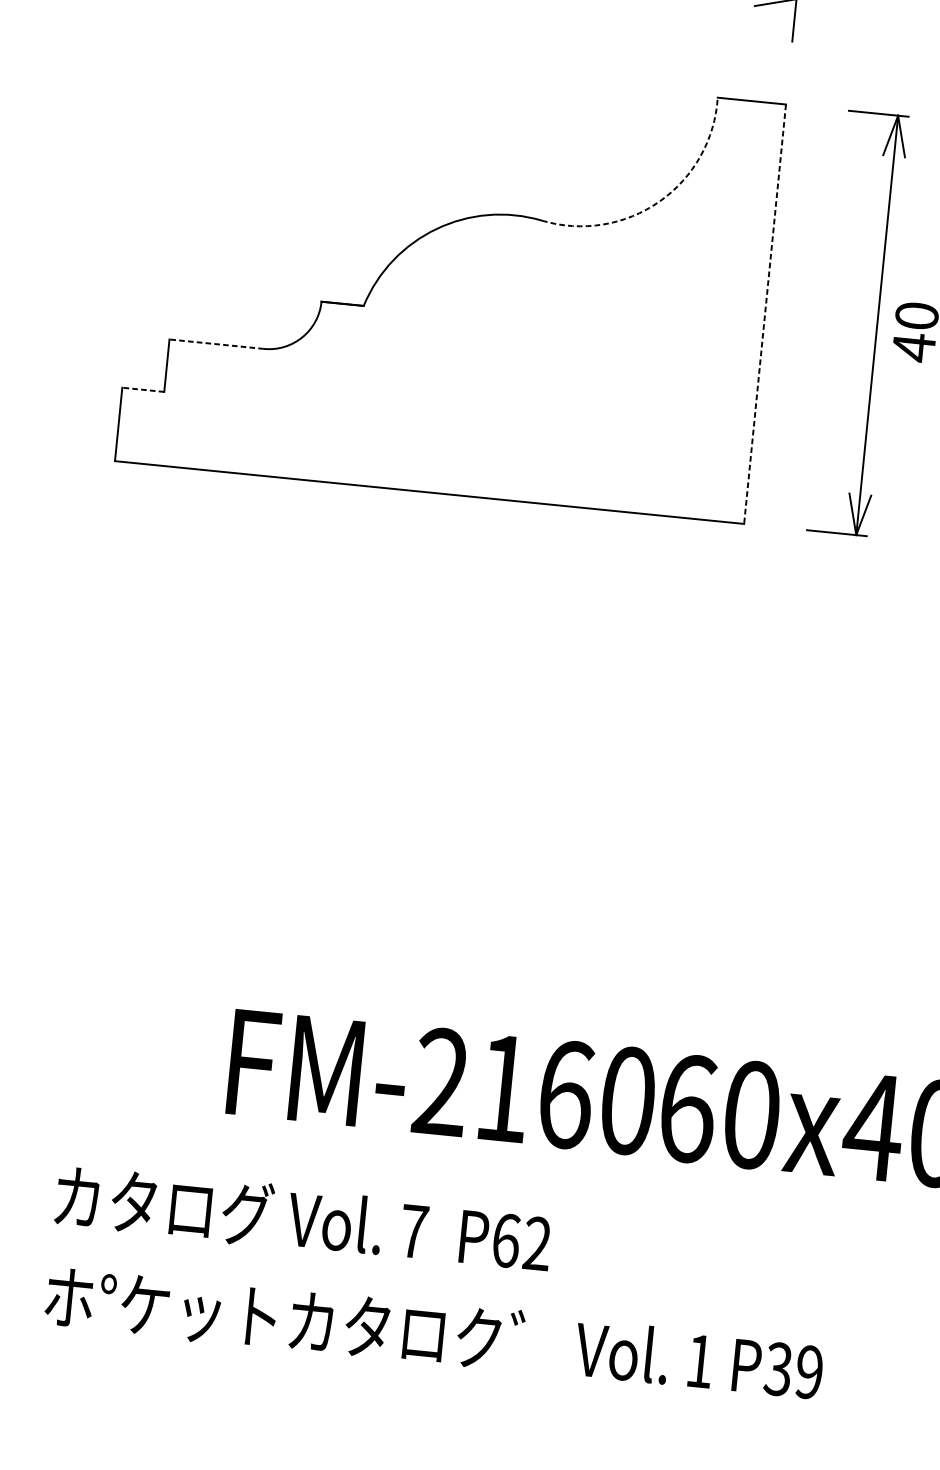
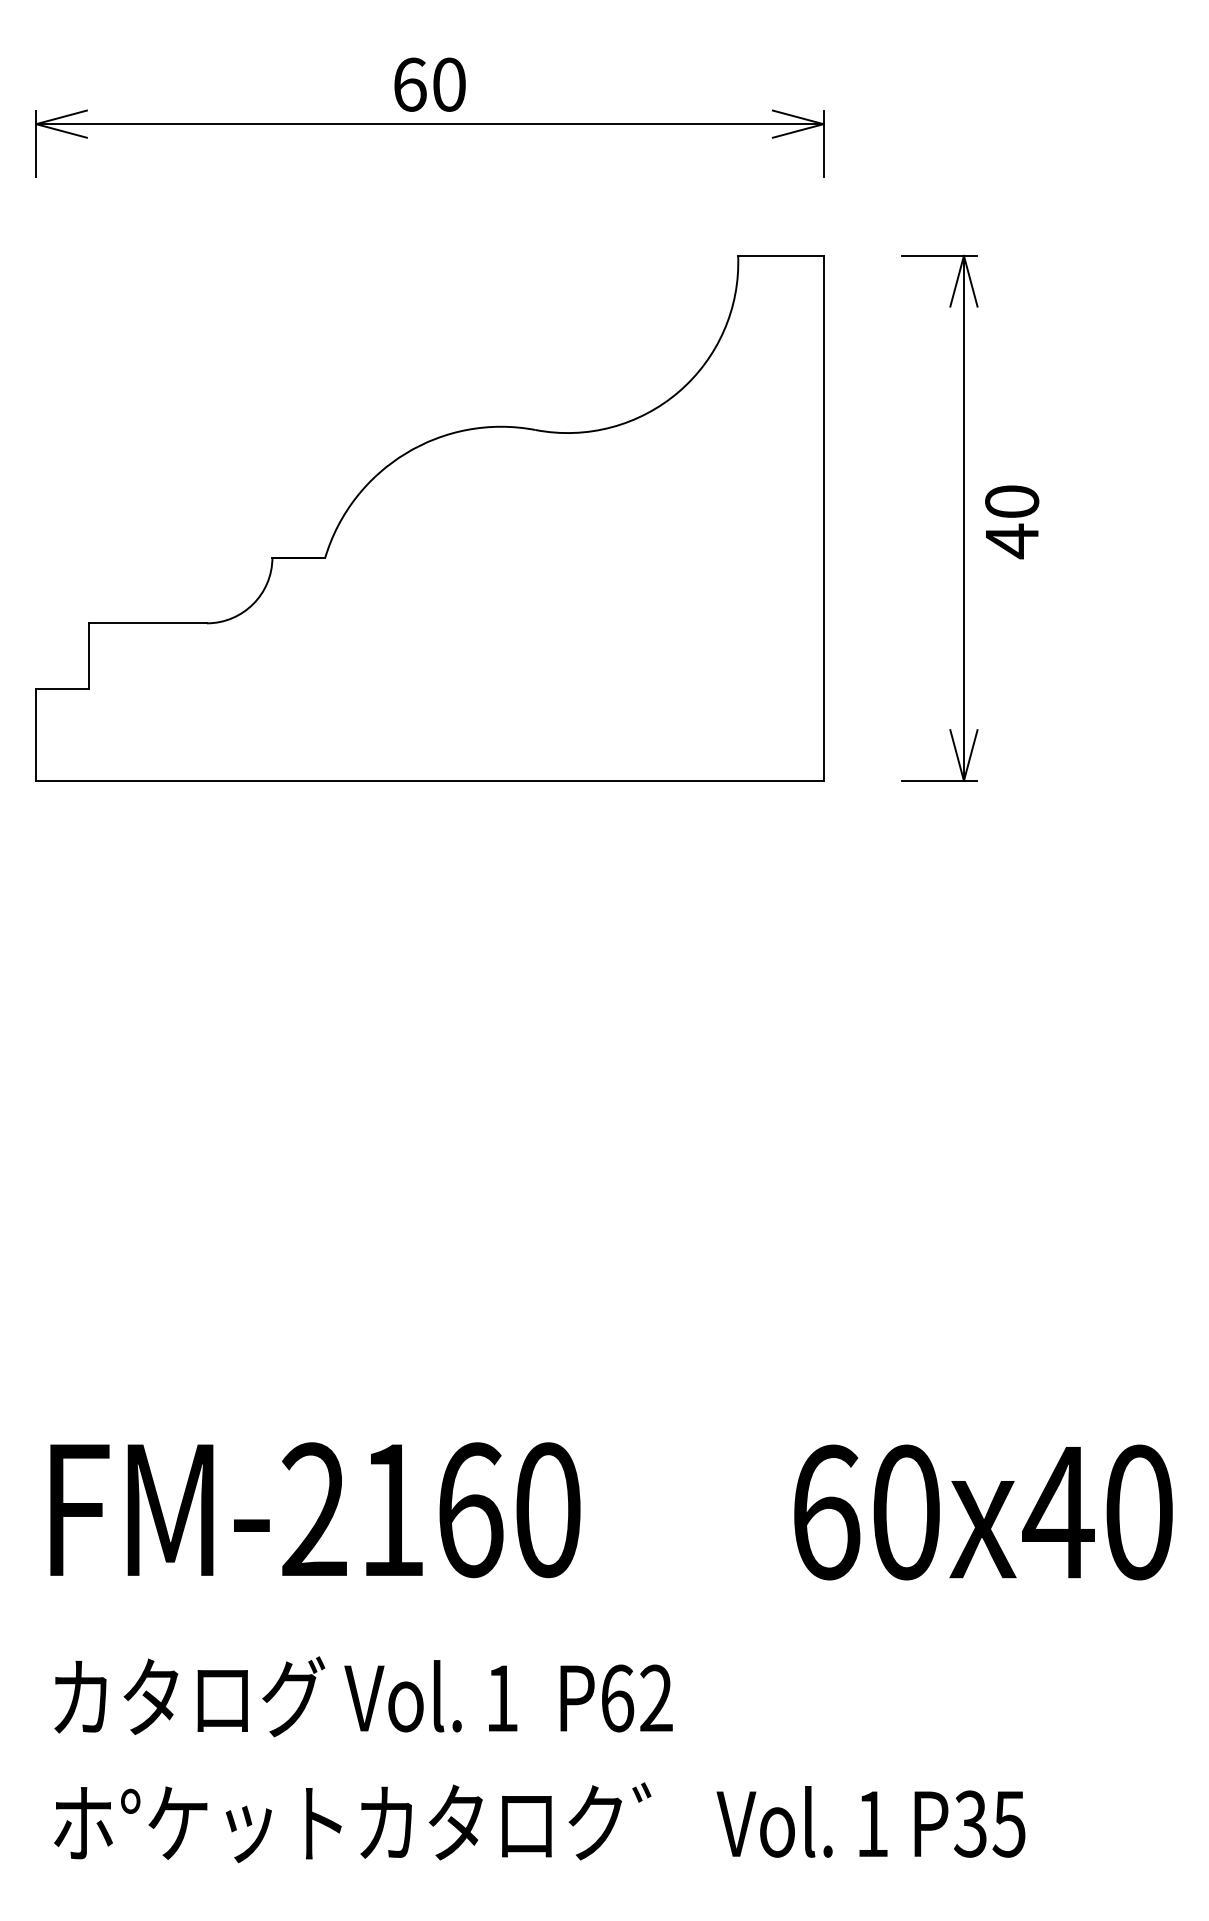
arc: (659, 201) -> (678, 391), dashed -> solid
line: (764, 314) -> (823, 518), dashed -> solid
line: (216, 344) -> (147, 623), dashed -> solid
line: (142, 389) -> (61, 688), dashed -> solid
text: (442, 1082) -> (315, 1510), moved
text: (414, 1231) -> (502, 1698), 7 -> 1
text: (808, 1371) -> (1008, 1823), P39 -> P35

